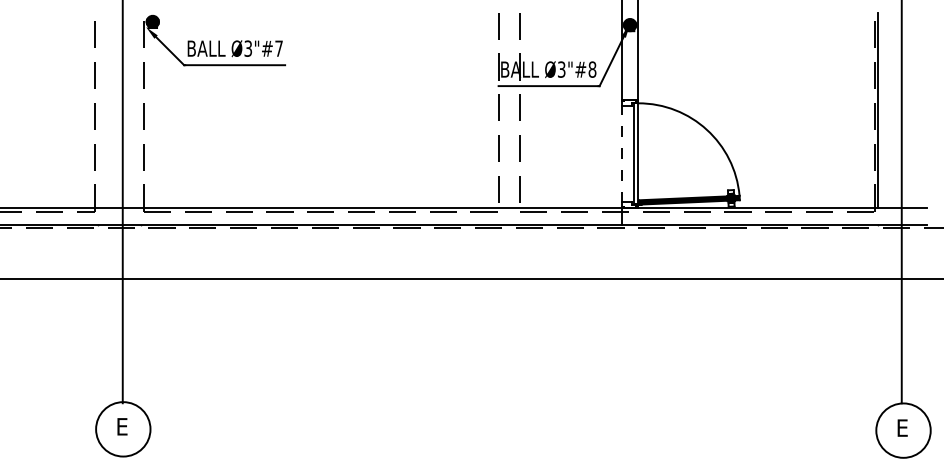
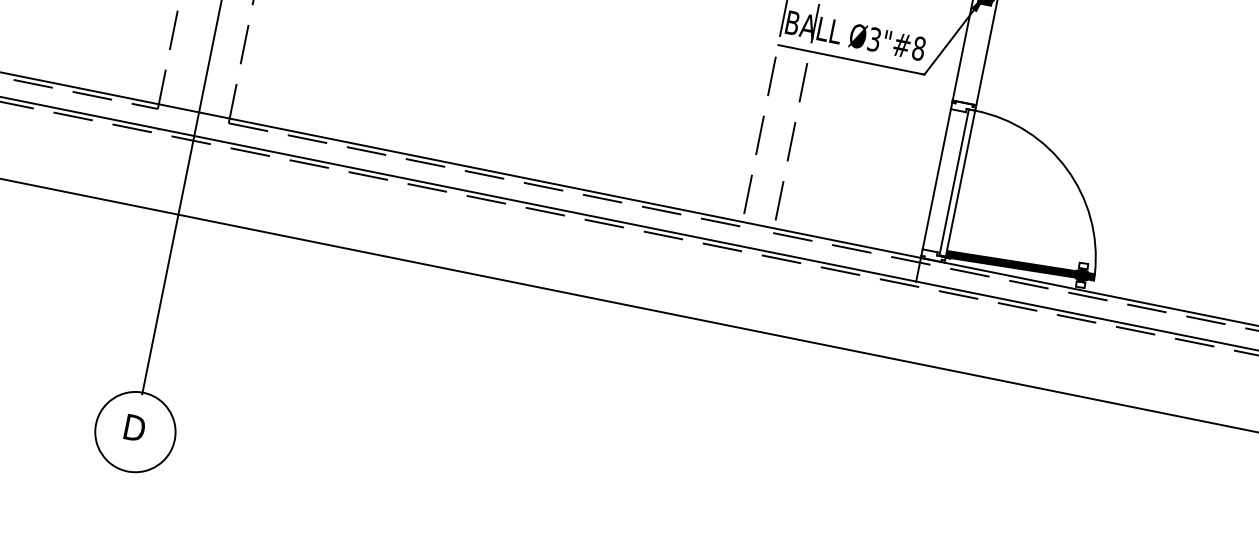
line: (621, 153) -> (936, 178), dashed -> solid
text: (122, 426) -> (135, 427), E -> D

